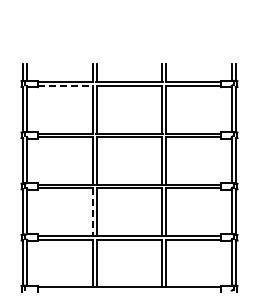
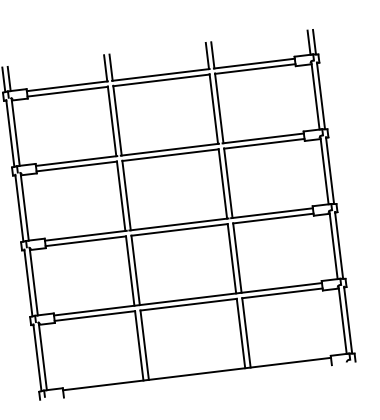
line: (65, 86) -> (68, 92), dashed -> solid
line: (92, 212) -> (129, 271), dashed -> solid

